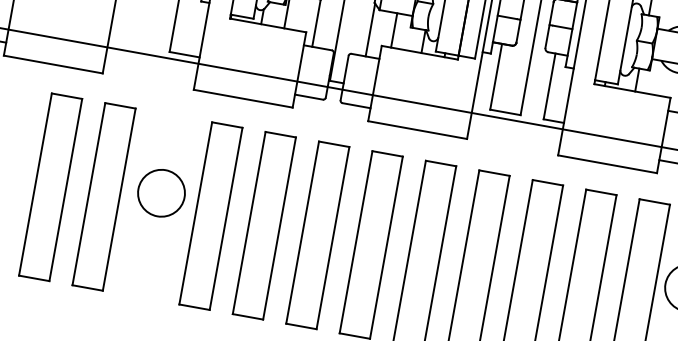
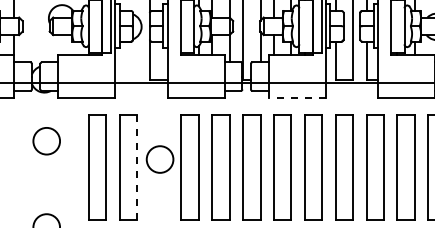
line: (418, 130) -> (297, 98), solid -> dashed
line: (119, 200) -> (137, 167), solid -> dashed

